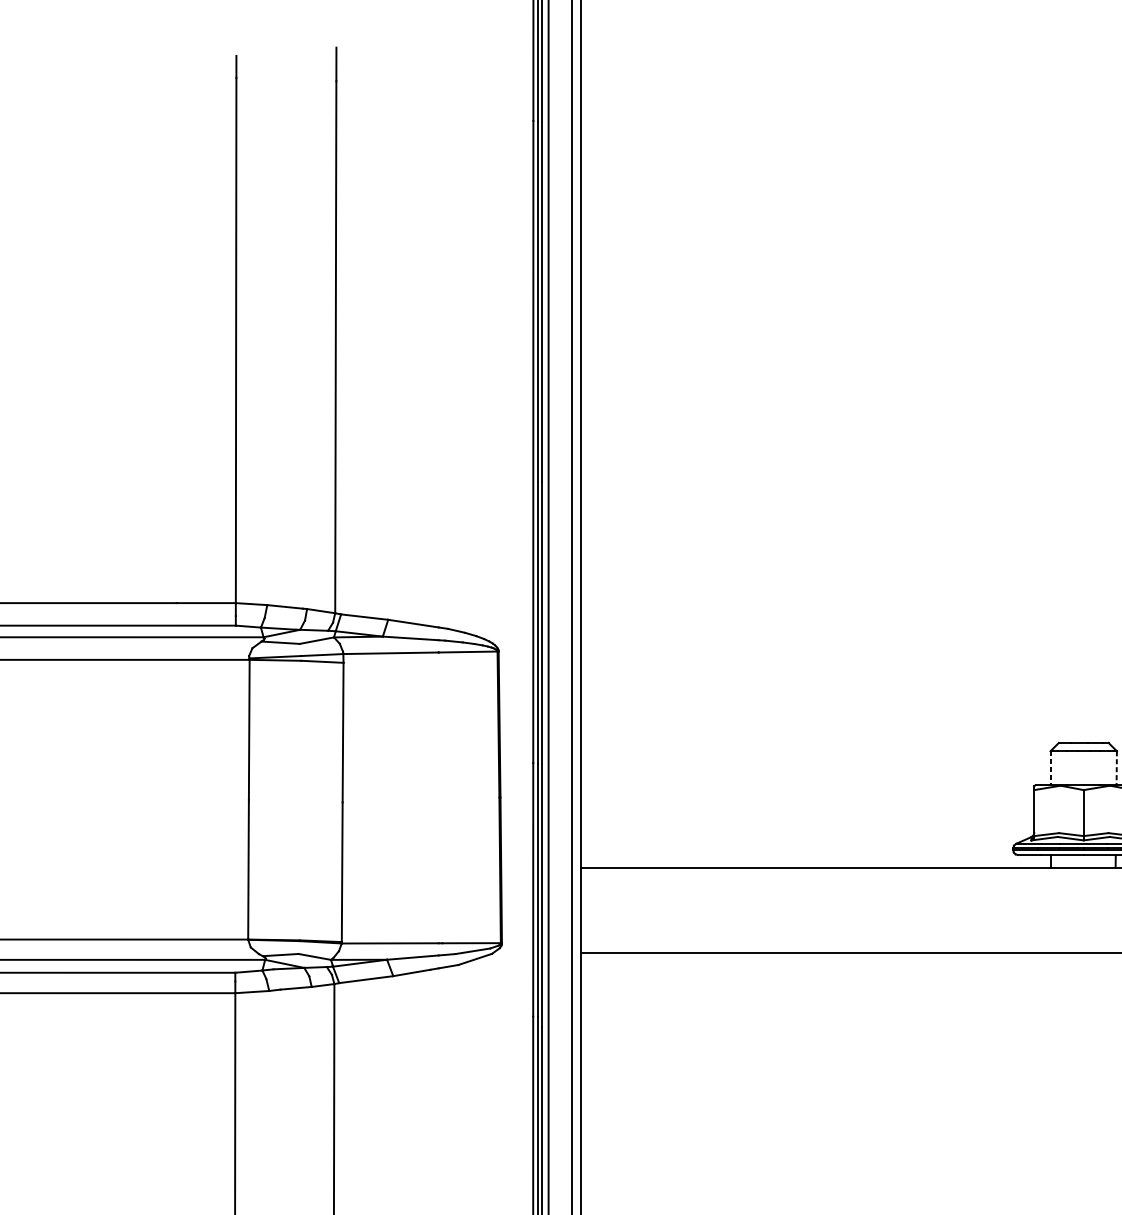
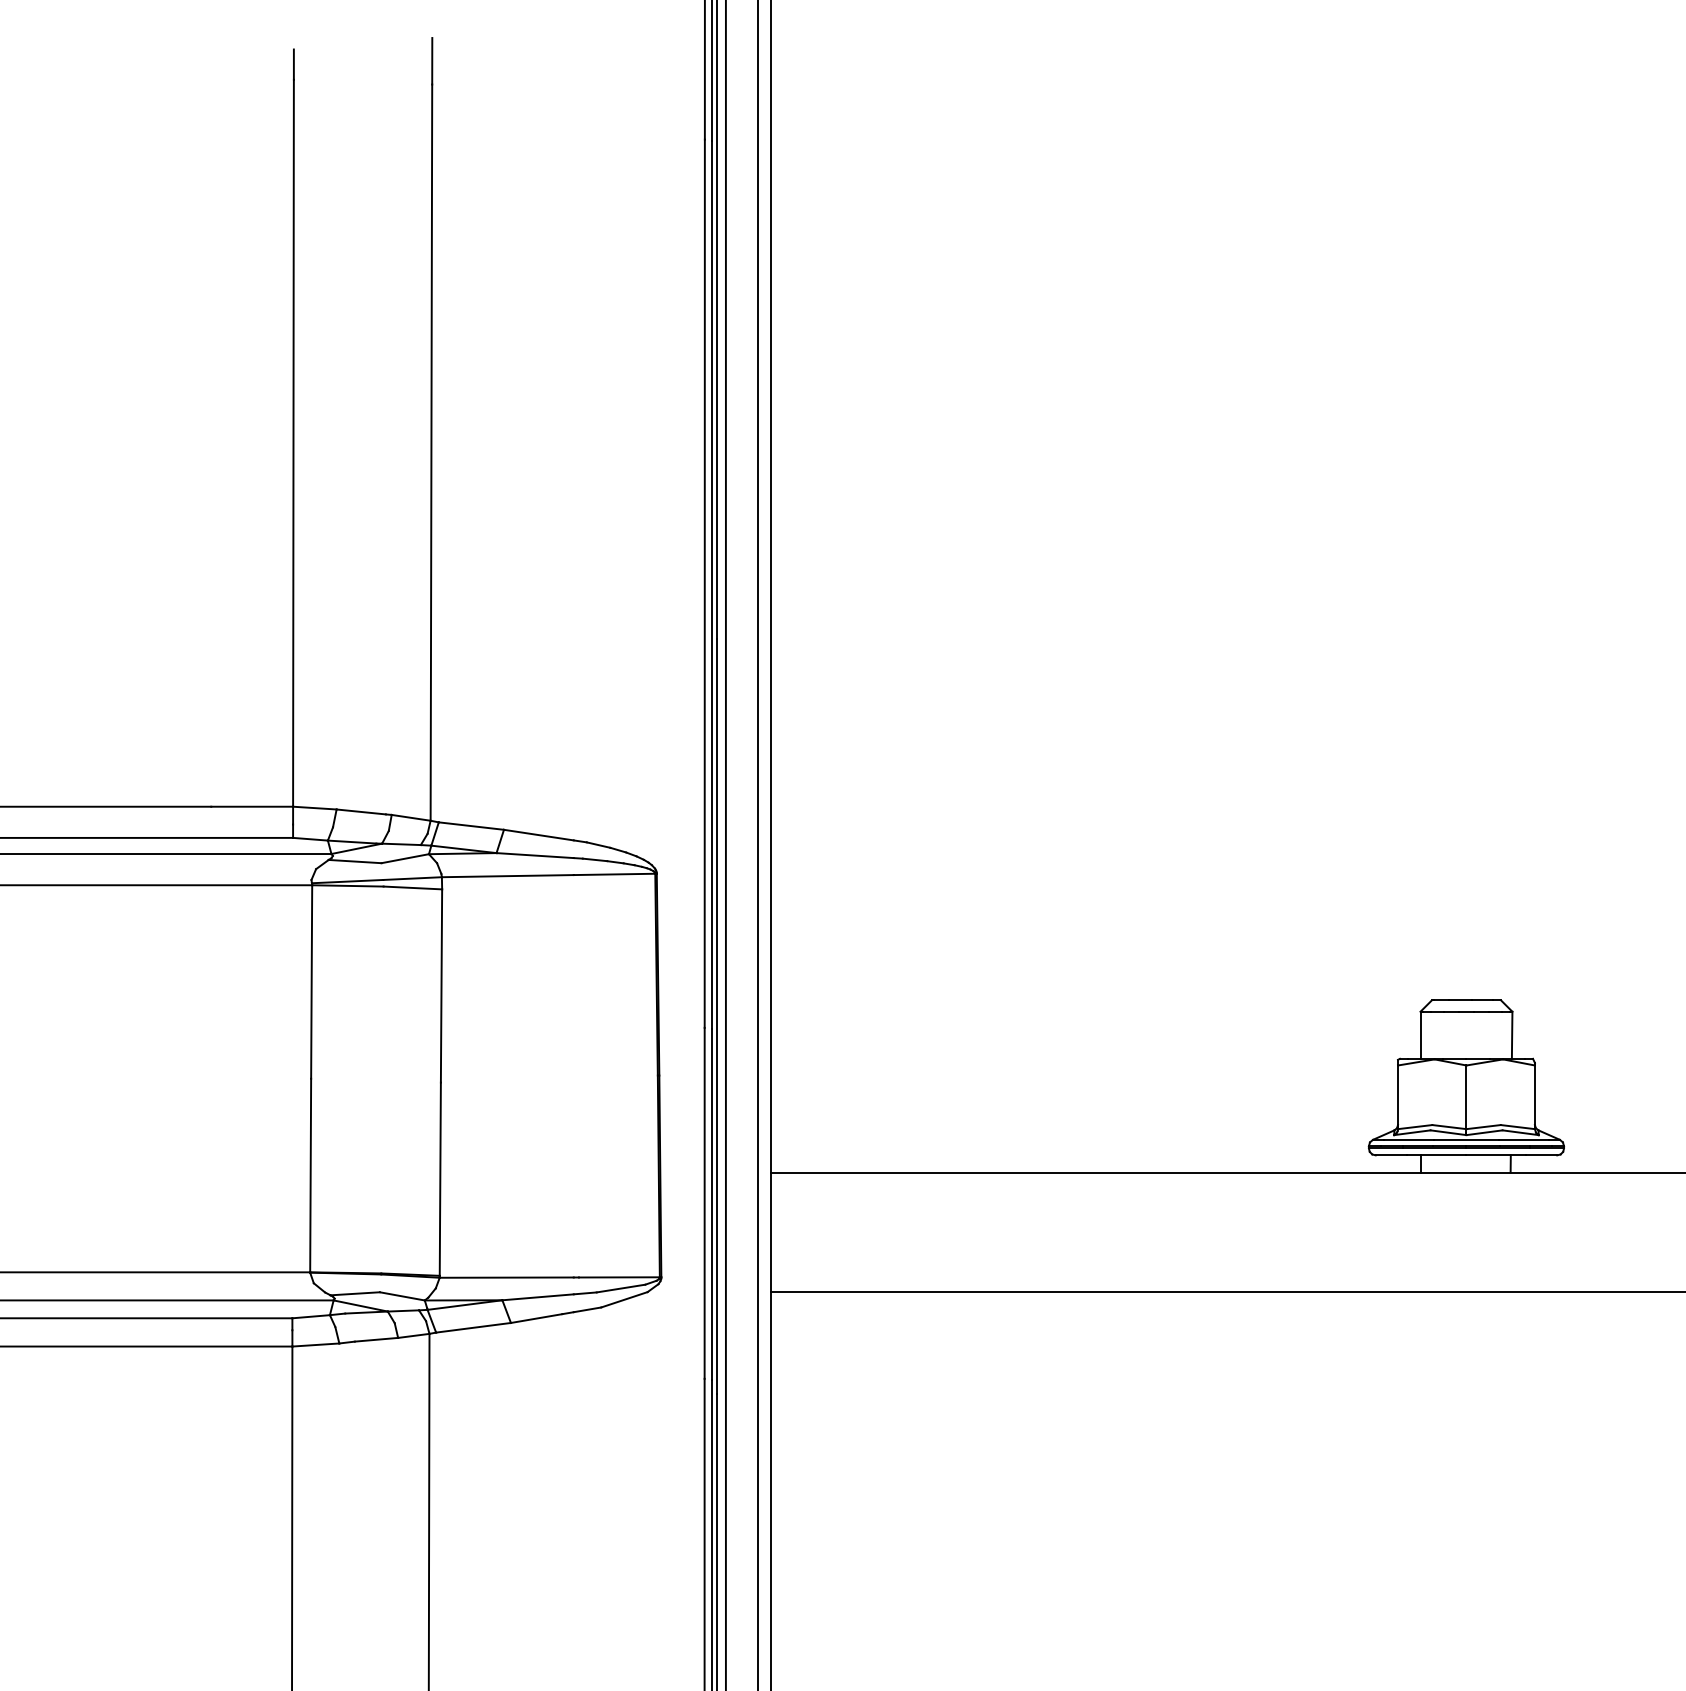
line: (1050, 768) -> (1420, 1035), dashed -> solid
line: (1116, 768) -> (1512, 1035), dashed -> solid

